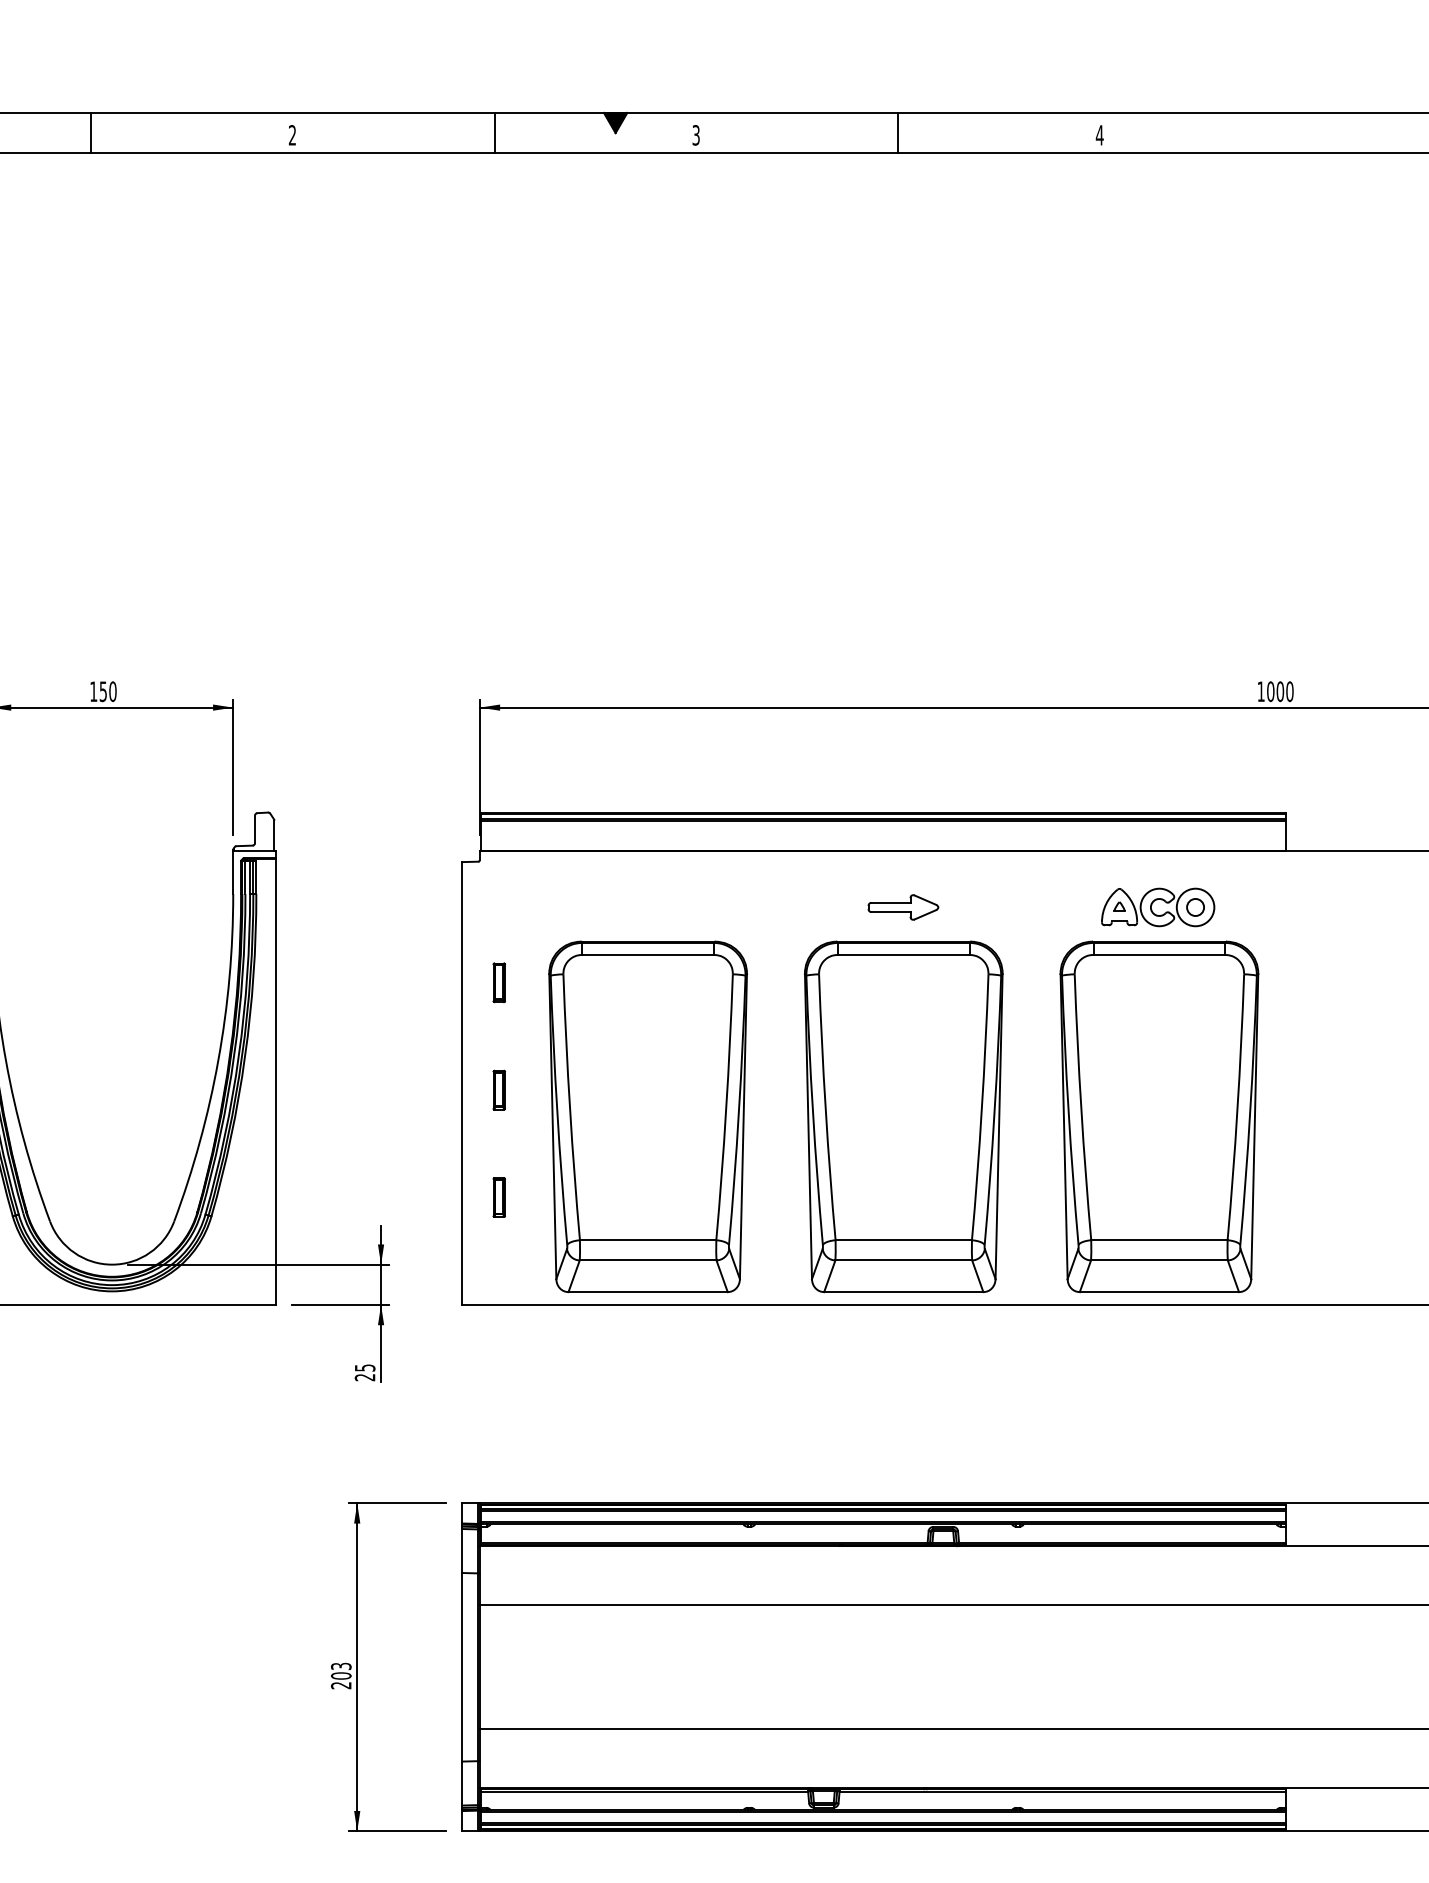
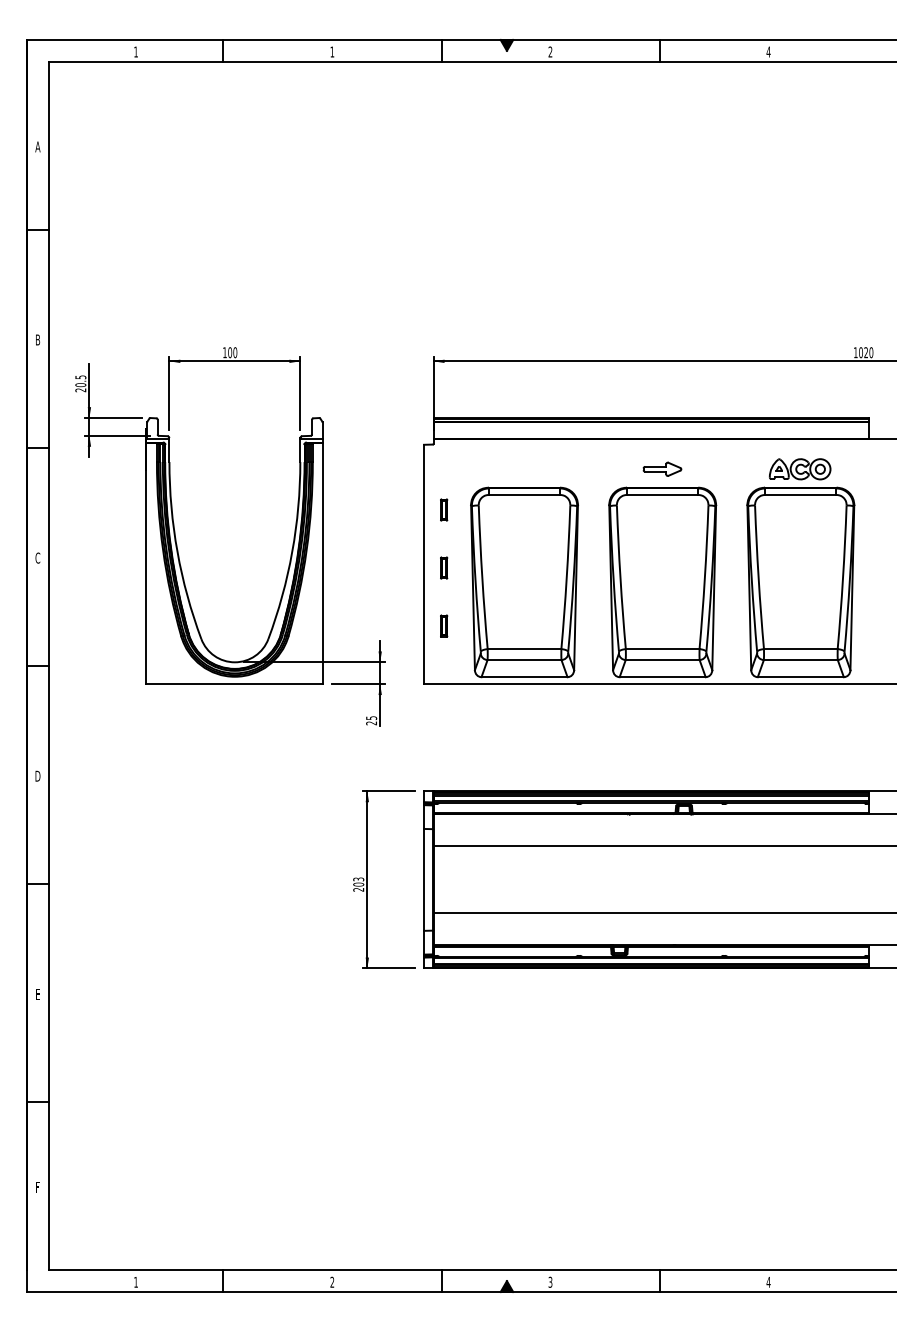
text: (292, 134) -> (332, 51), 2 -> 1
text: (696, 136) -> (550, 52), 3 -> 2
text: (104, 691) -> (230, 352), 150 -> 100
text: (1280, 691) -> (866, 352), 1000 -> 1020

